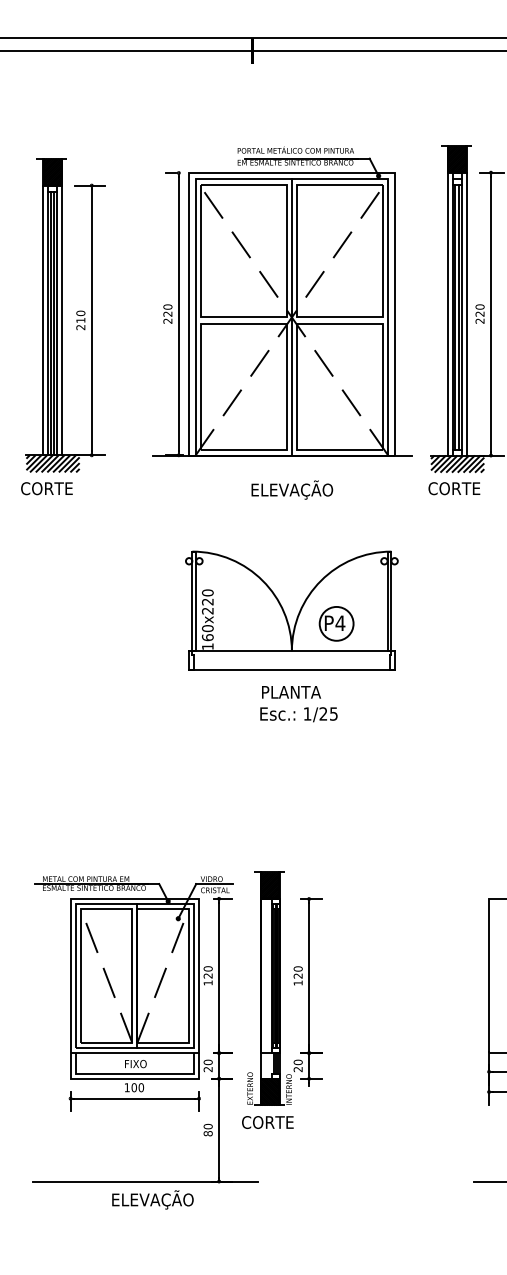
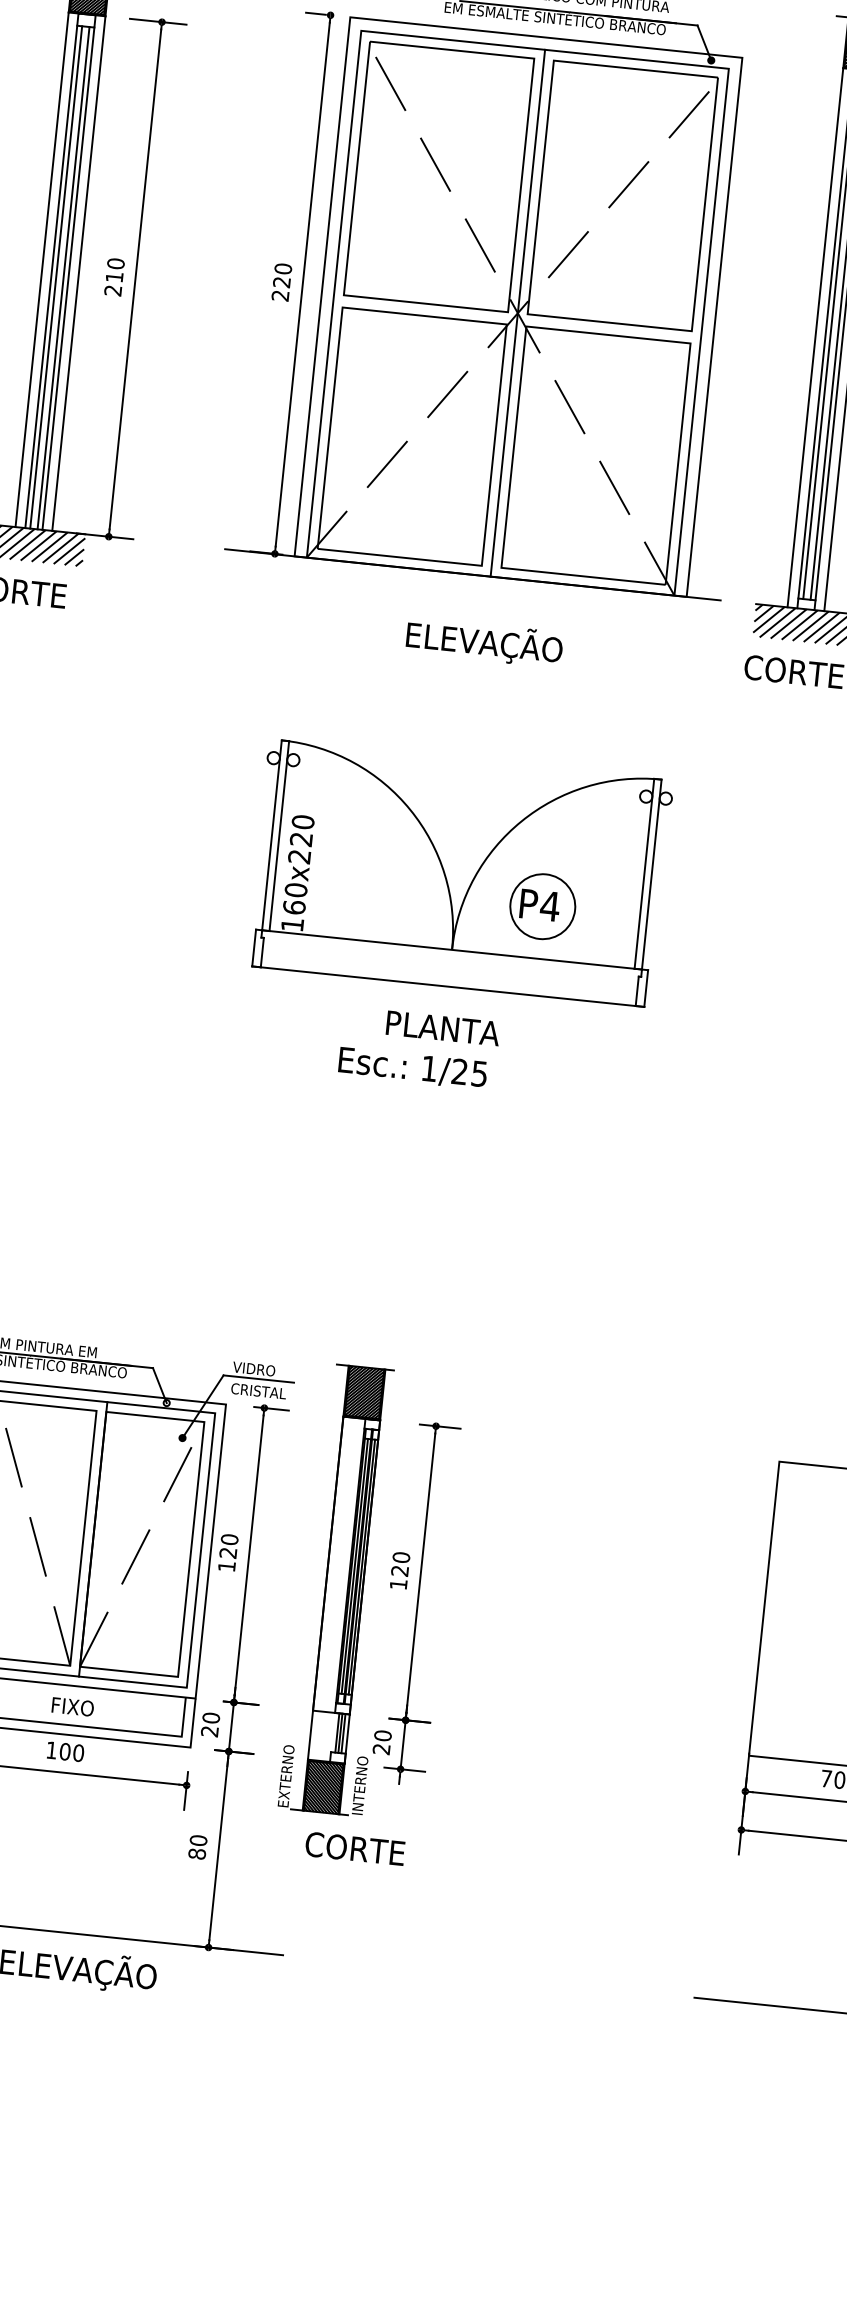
text: (298, 714) -> (412, 1067), moved
text: (267, 1122) -> (354, 1848), moved

